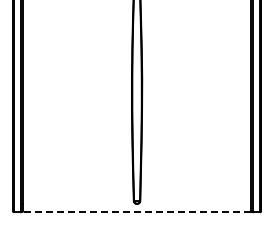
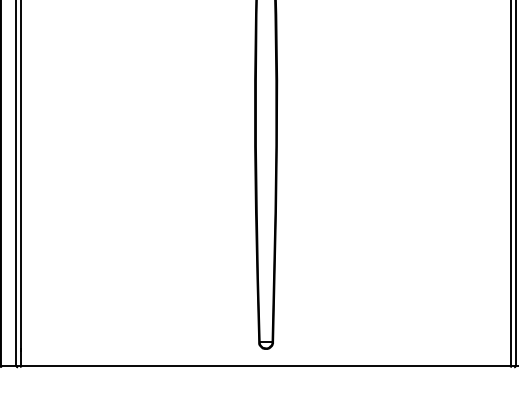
line: (136, 211) -> (264, 365), dashed -> solid

